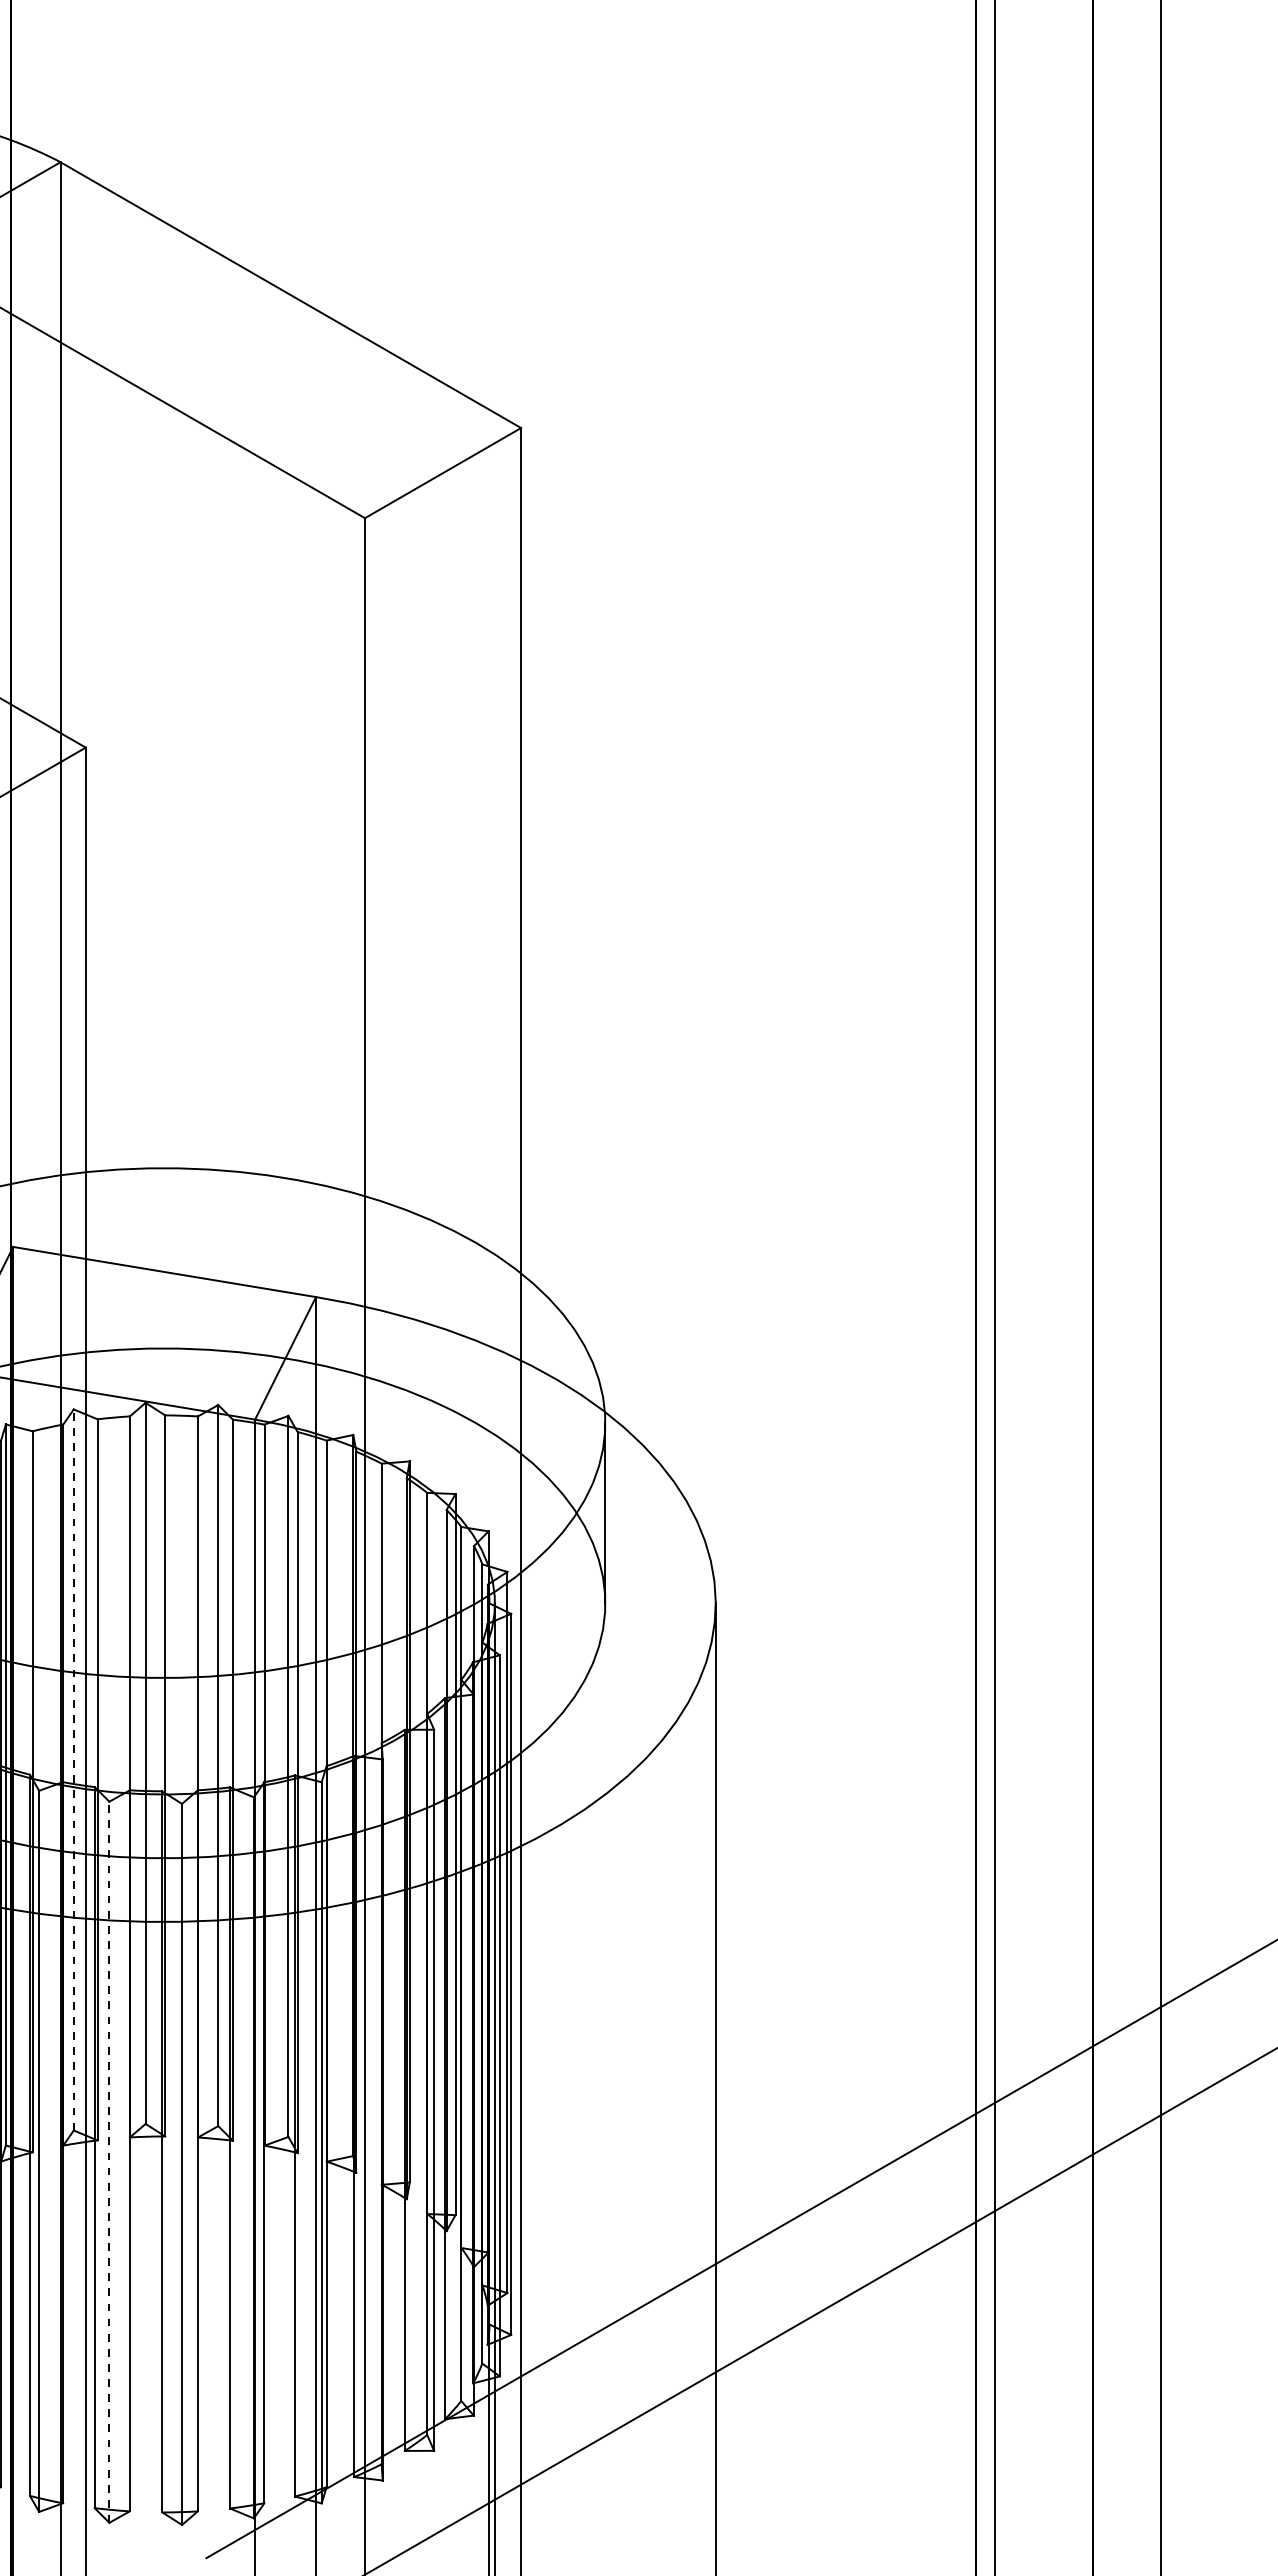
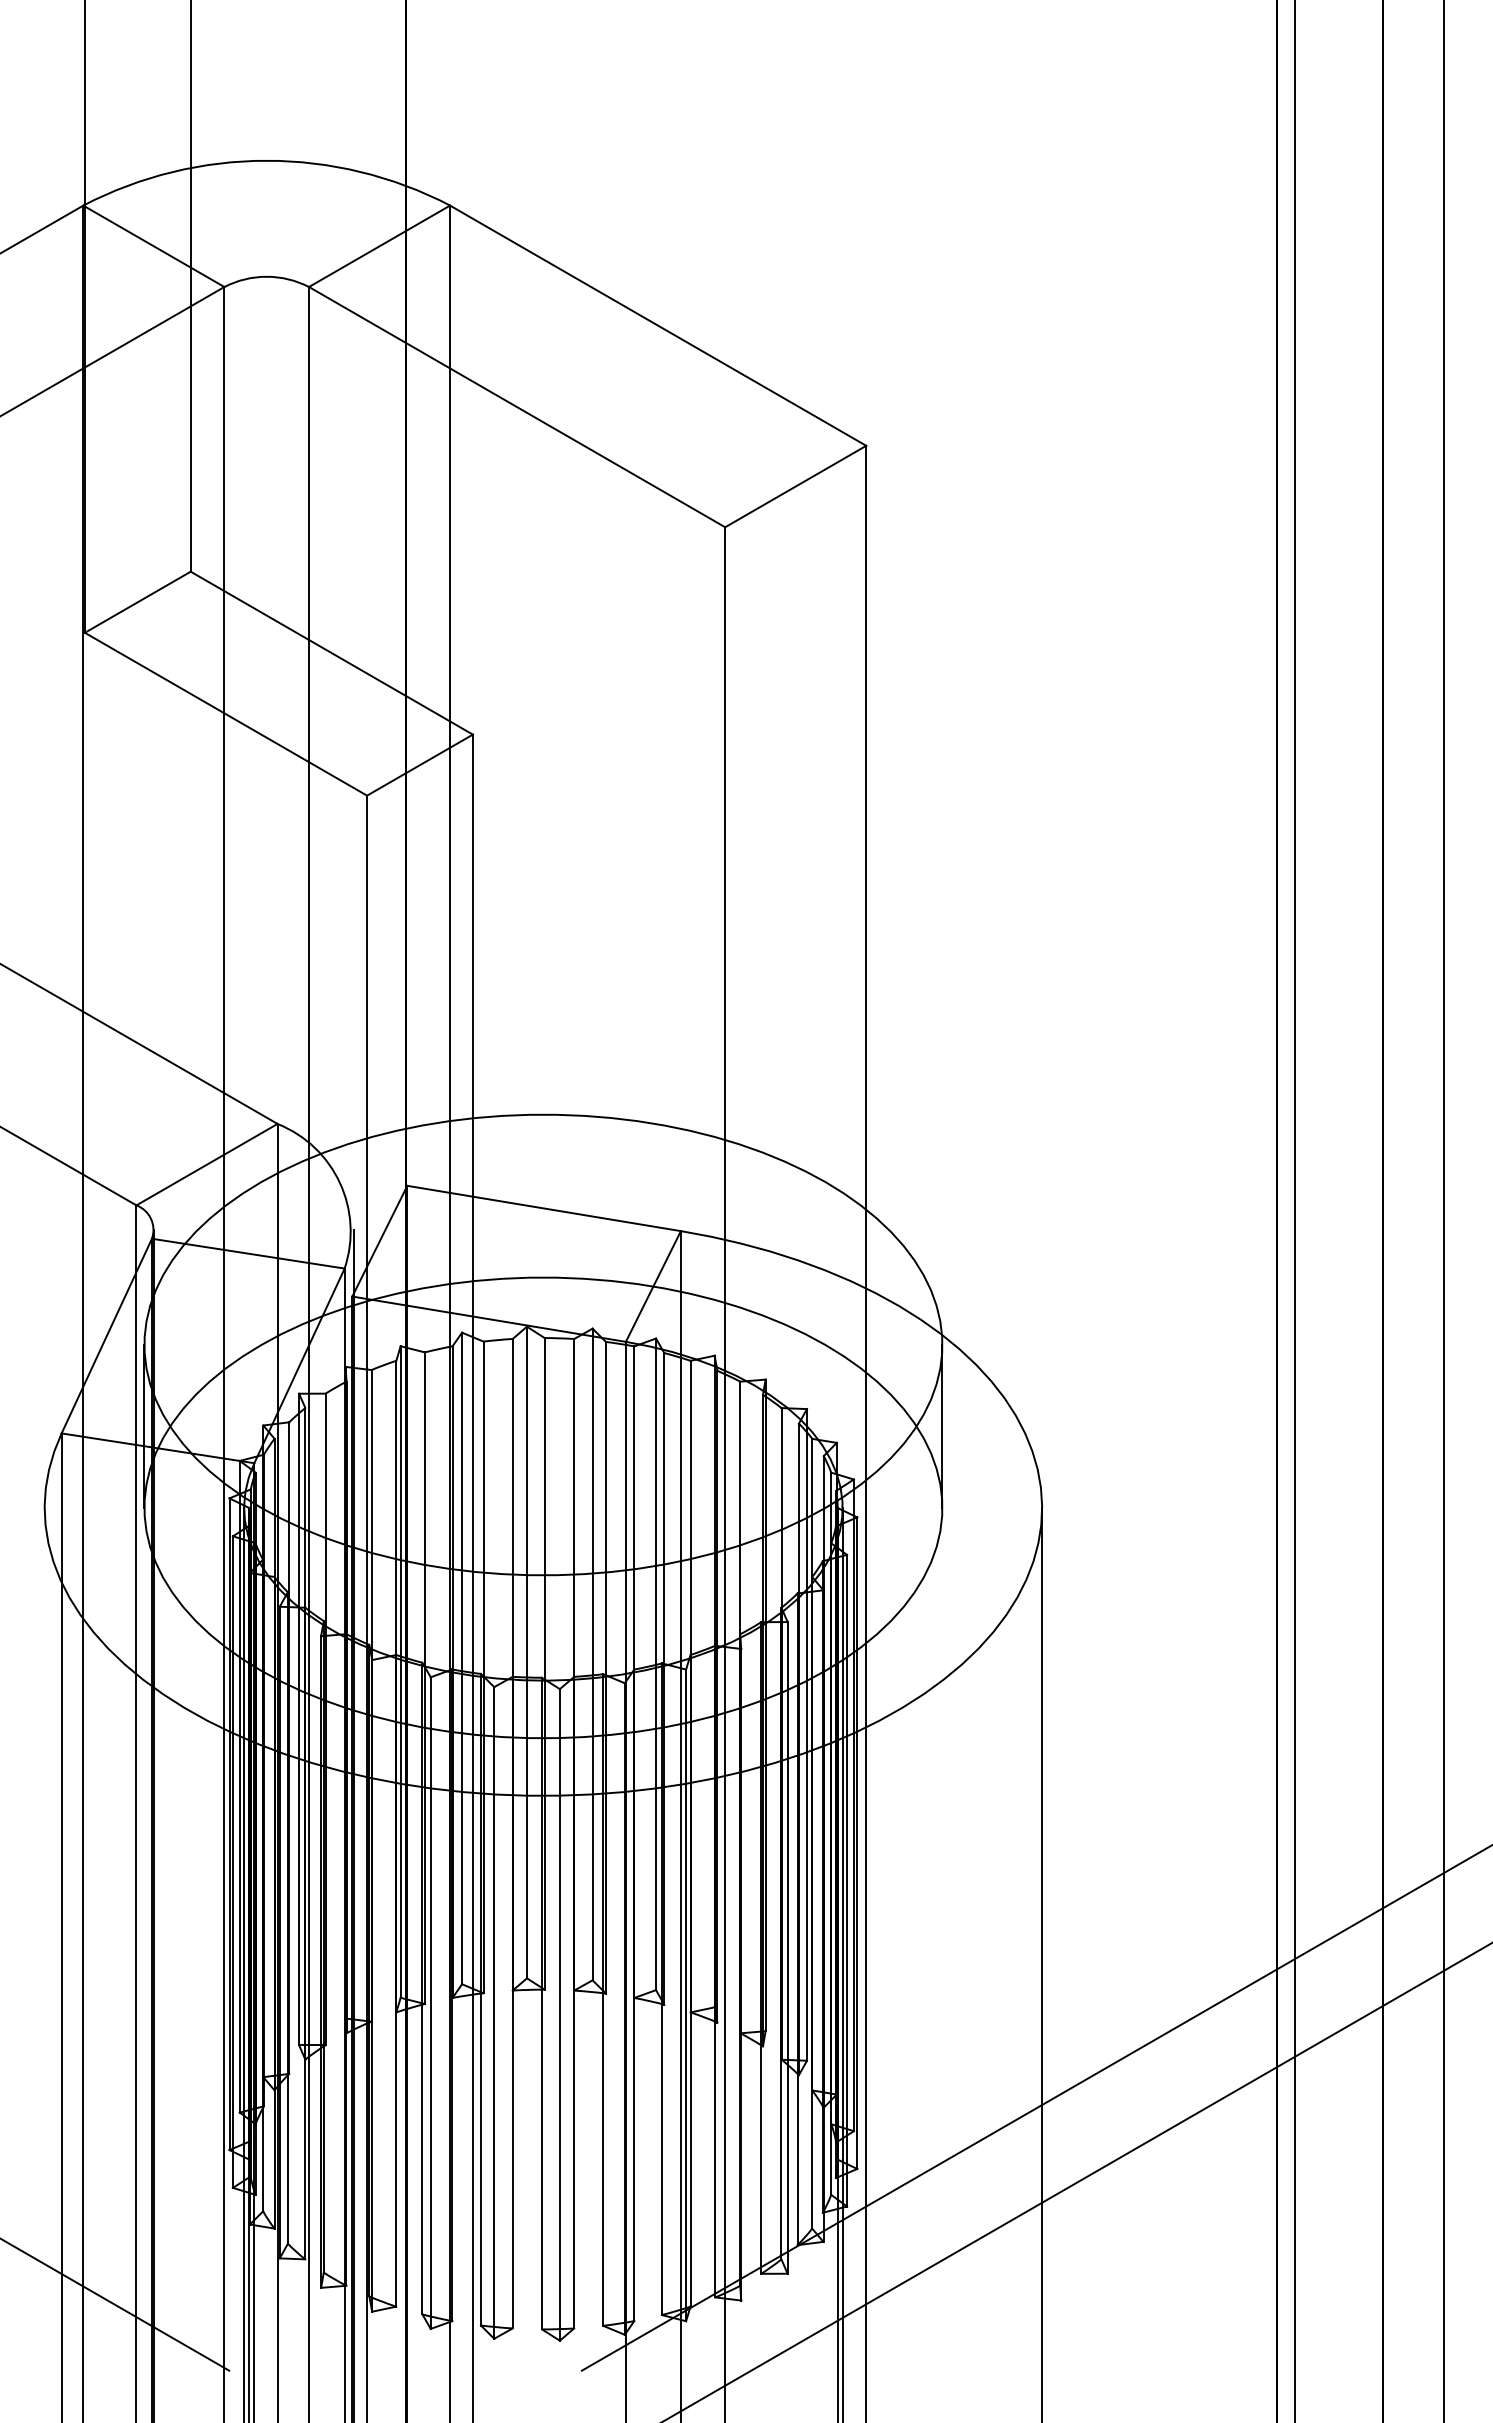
line: (74, 1770) -> (462, 1658), dashed -> solid
line: (109, 2161) -> (494, 2012), dashed -> solid

